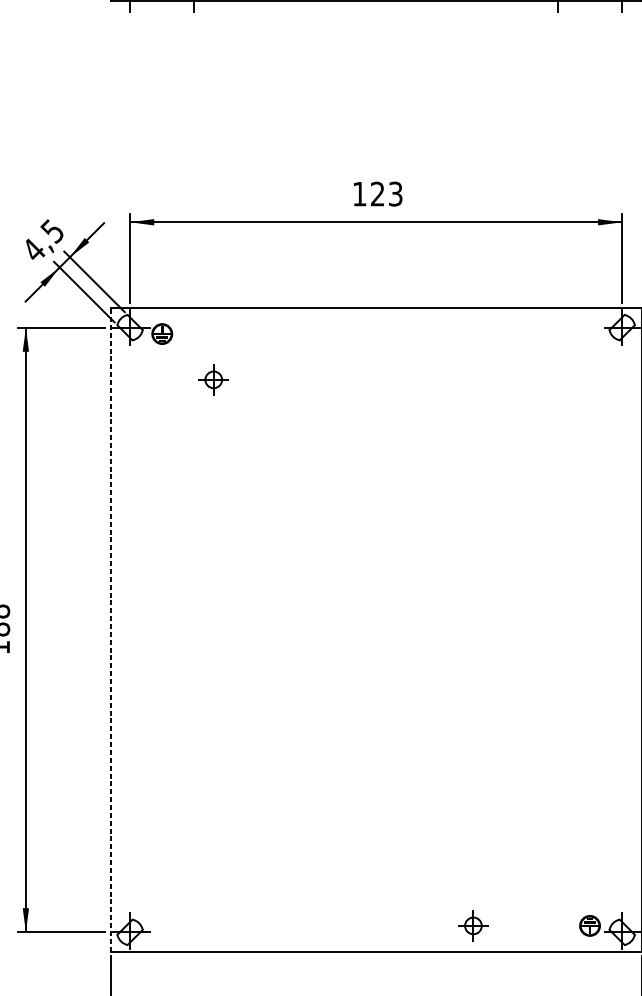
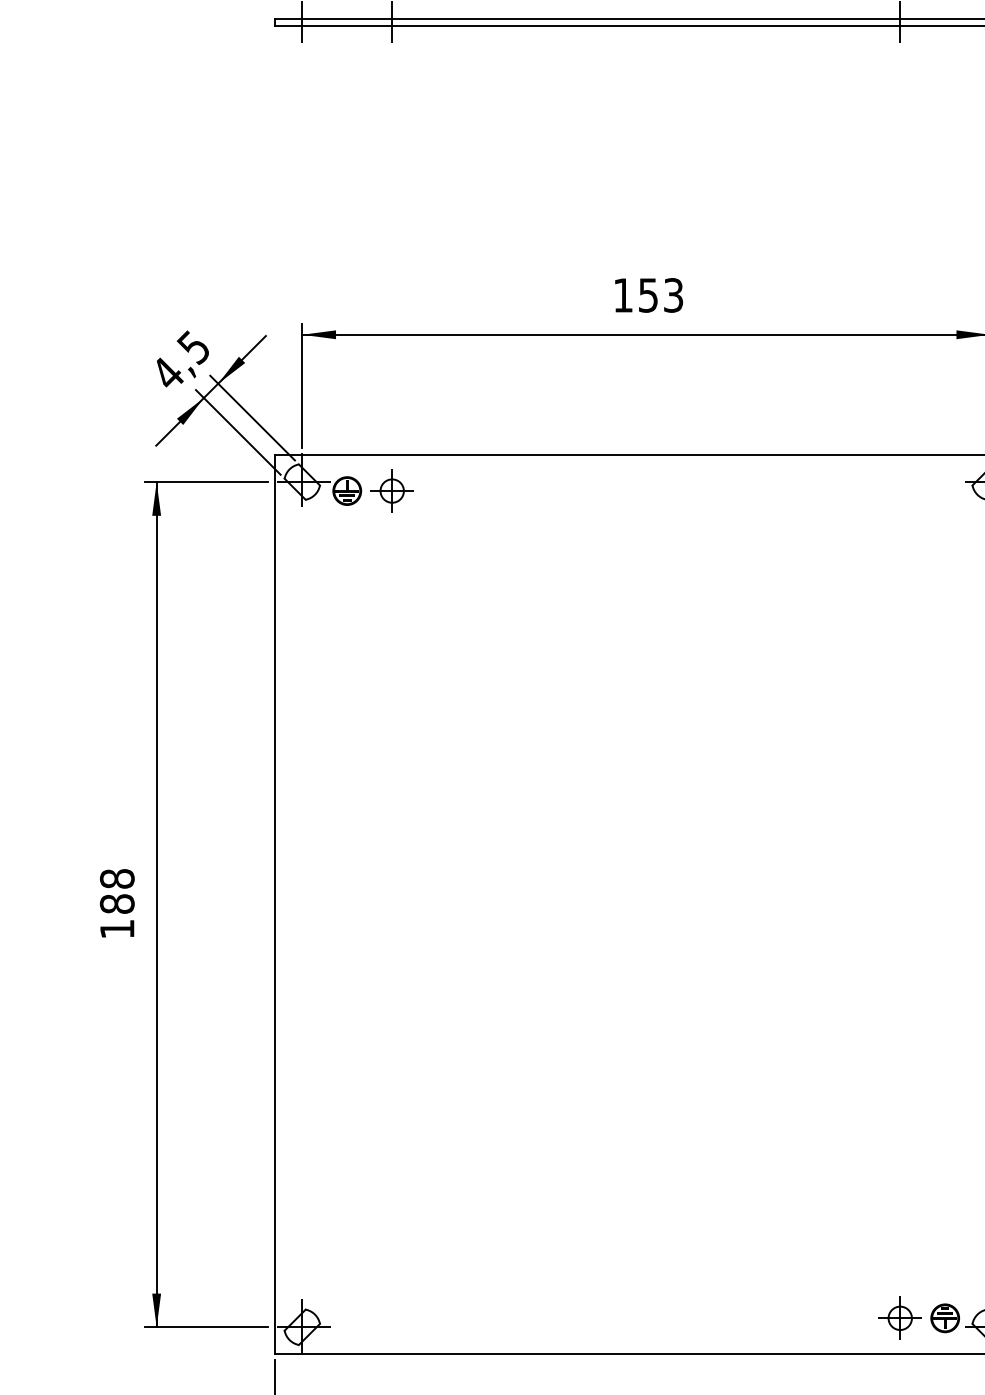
text: (377, 194) -> (647, 295), 123 -> 153
part: (213, 379) -> (391, 490), moved
line: (110, 629) -> (275, 904), dashed -> solid
part: (472, 925) -> (899, 1317), moved

